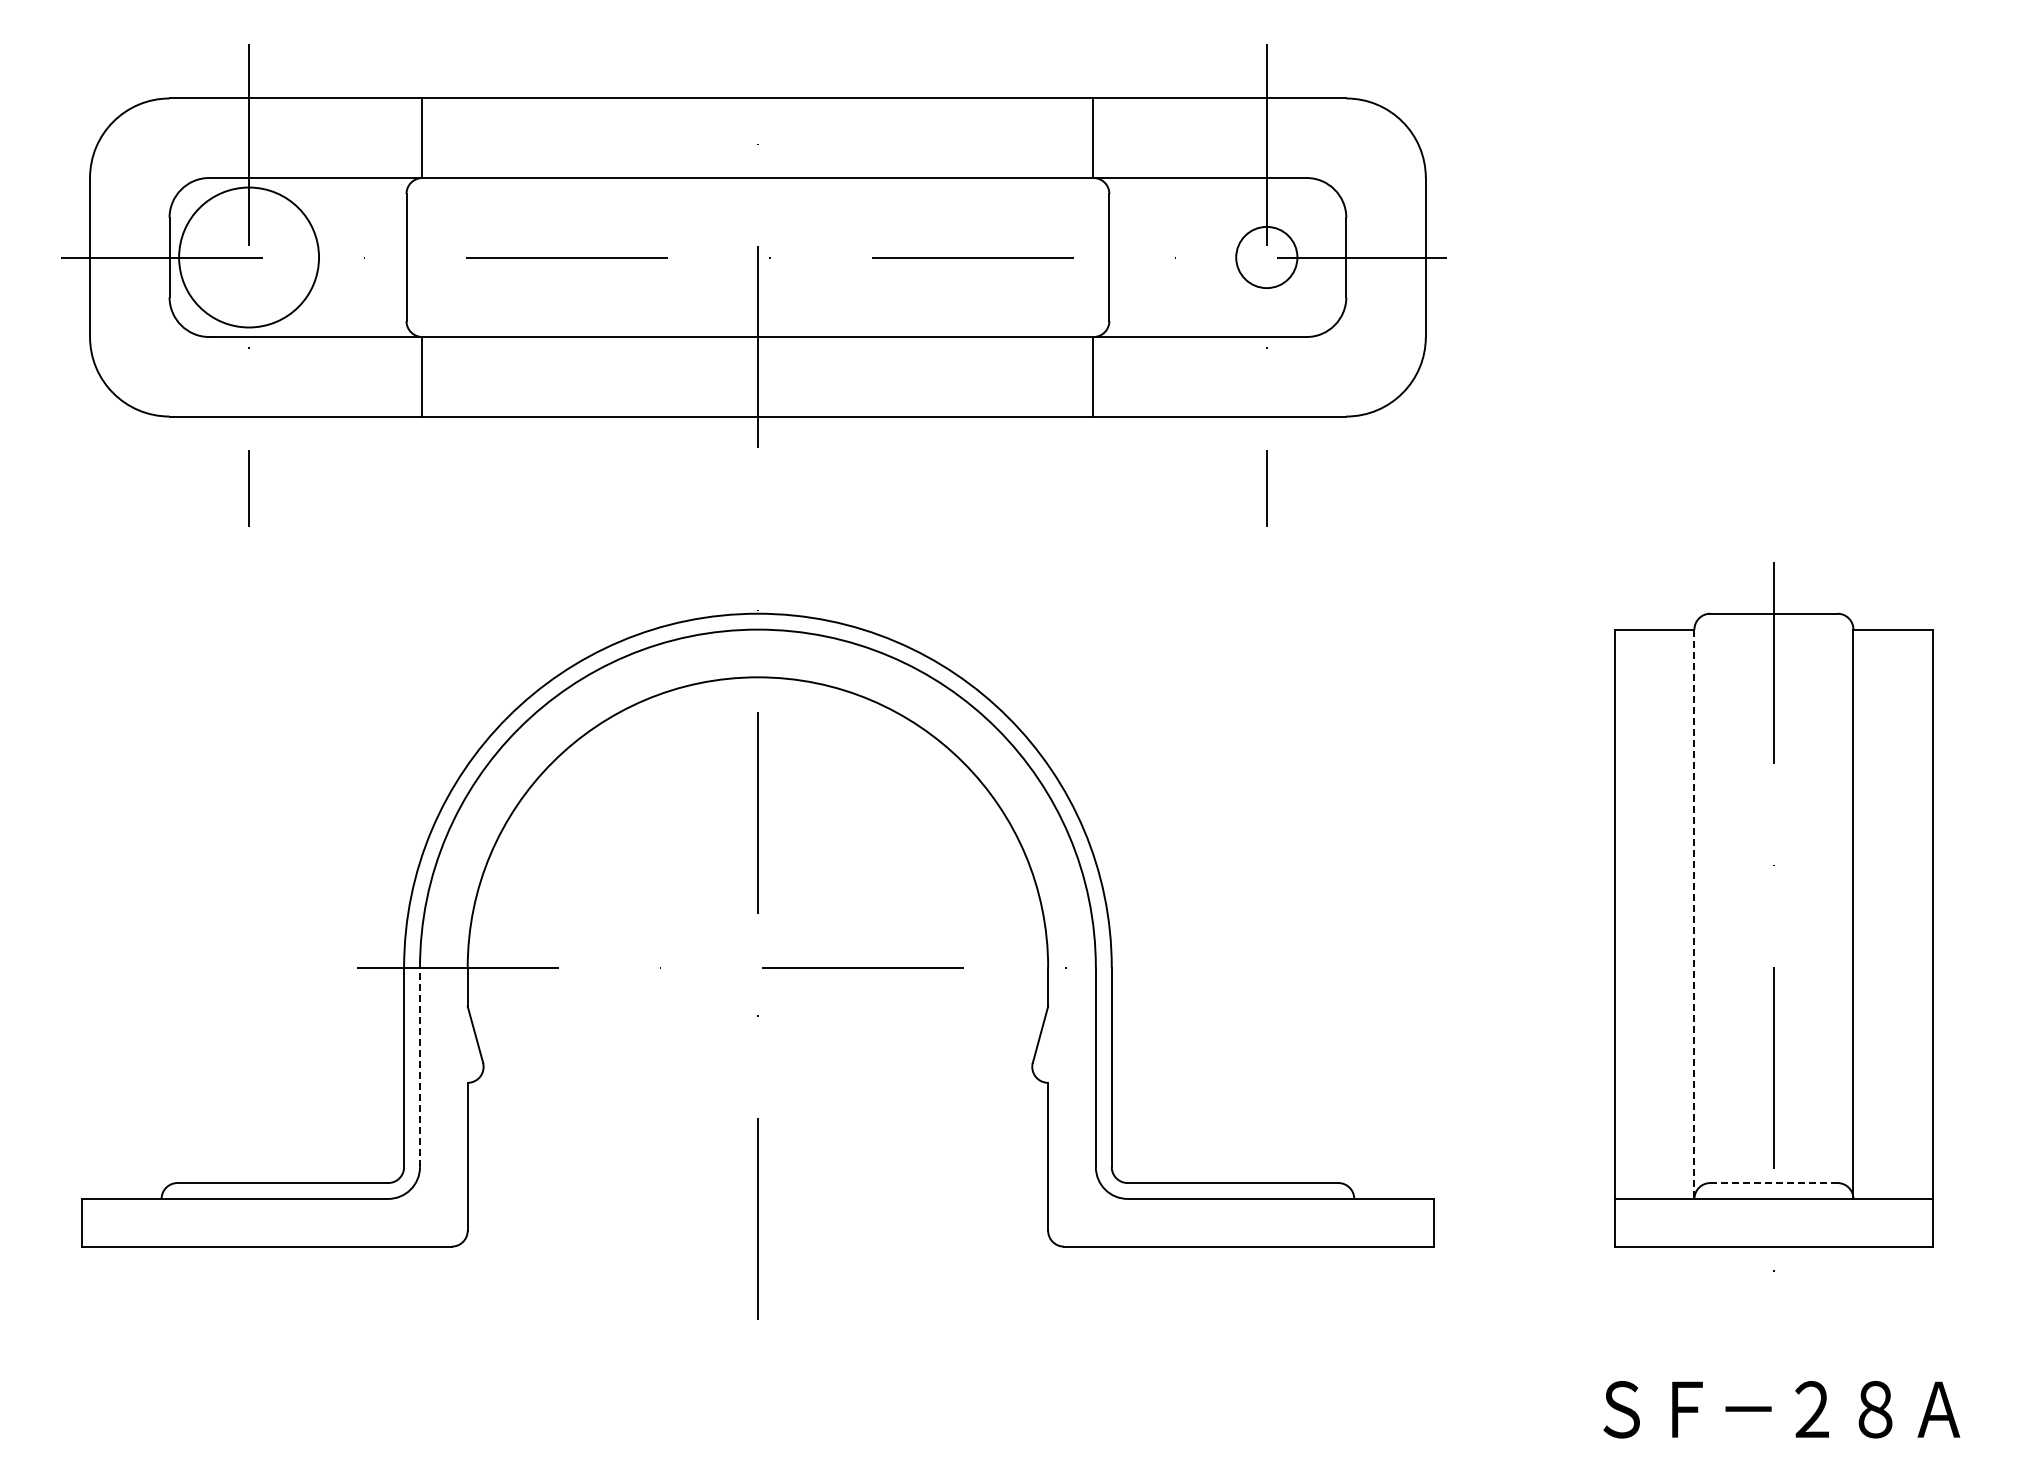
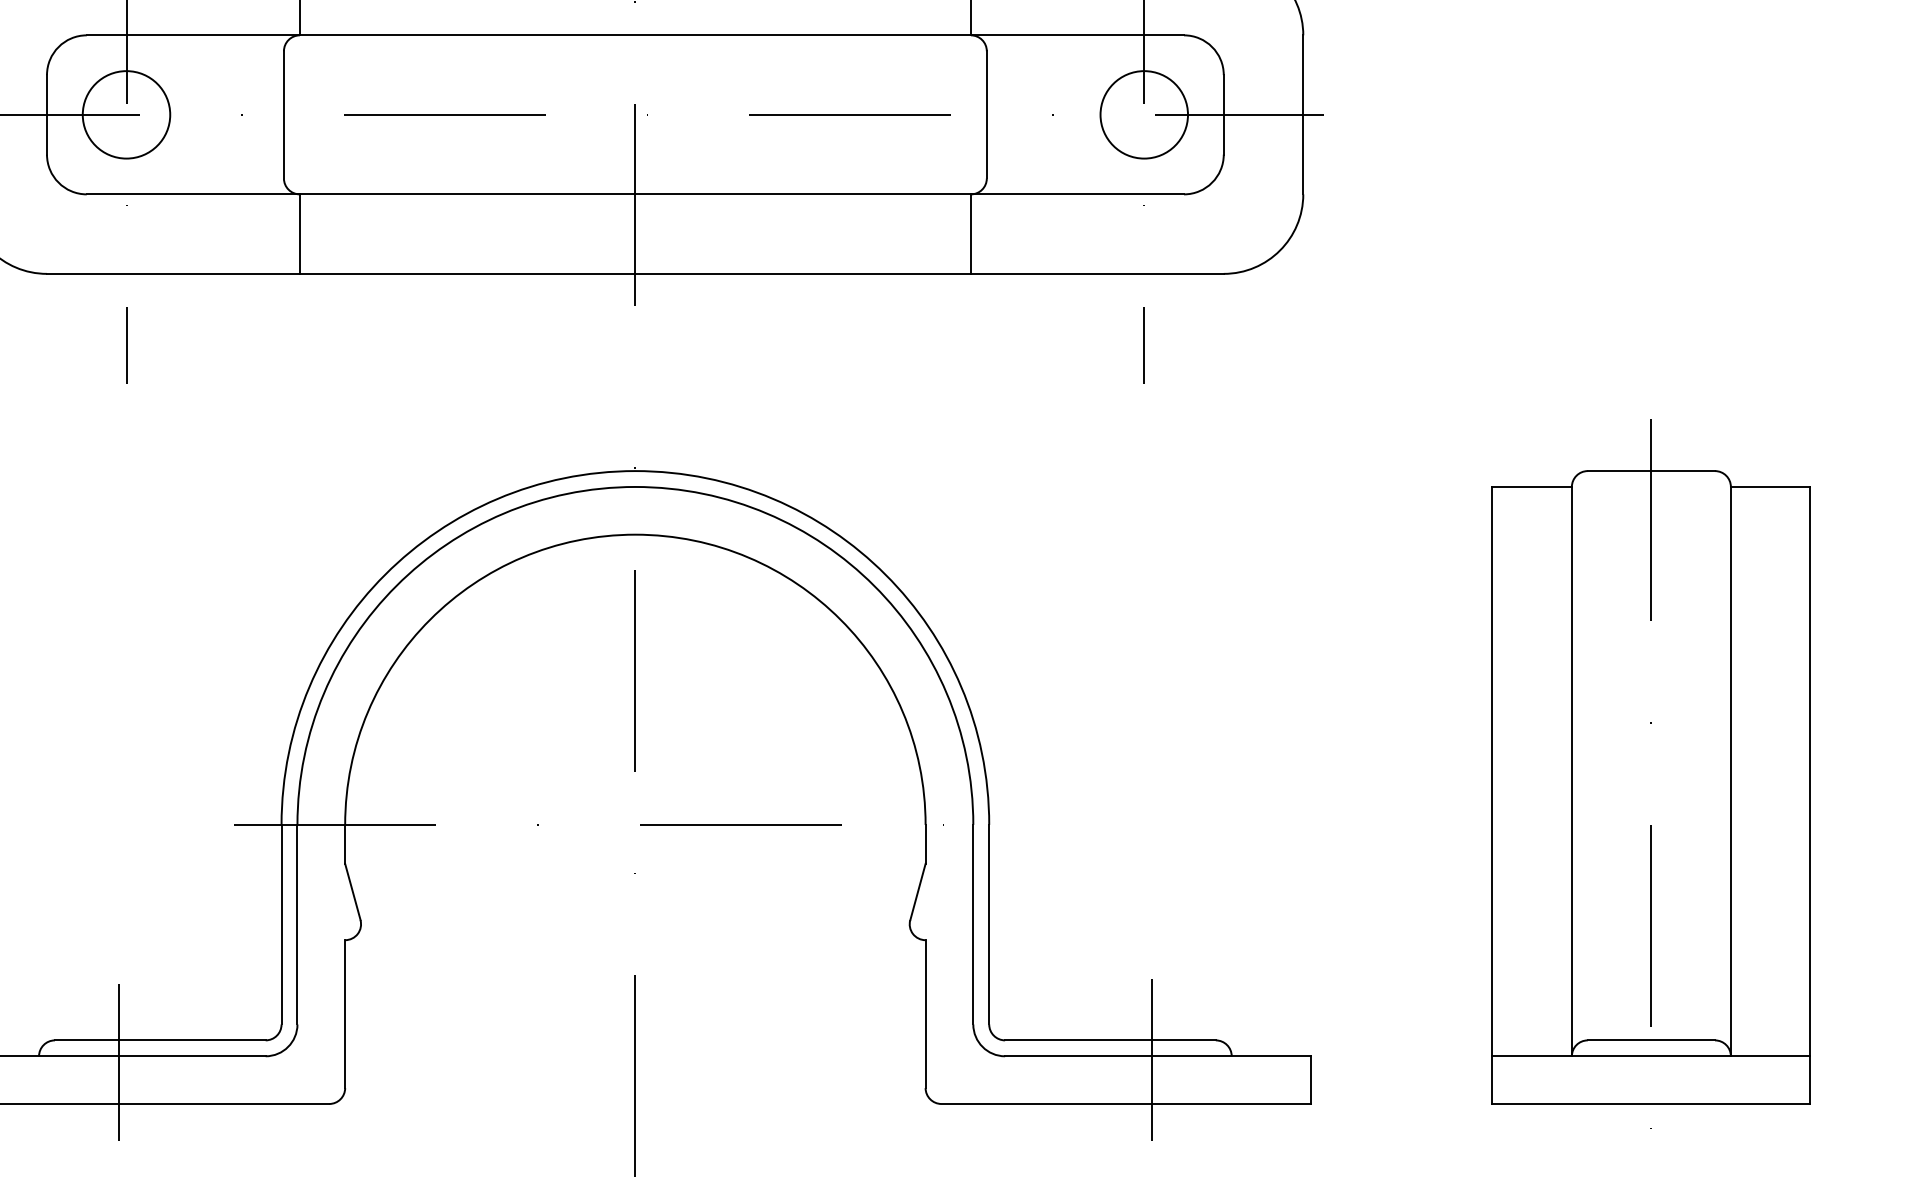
circle: (248, 257) -> (125, 114), size x0.62
circle: (1266, 257) -> (1143, 114), size x1.43
line: (1694, 914) -> (1571, 771), dashed -> solid
line: (420, 1067) -> (297, 924), dashed -> solid
line: (1773, 1183) -> (1650, 1040), dashed -> solid
line: (1274, 1202) -> (1151, 1059), added
line: (241, 1204) -> (118, 1061), added

